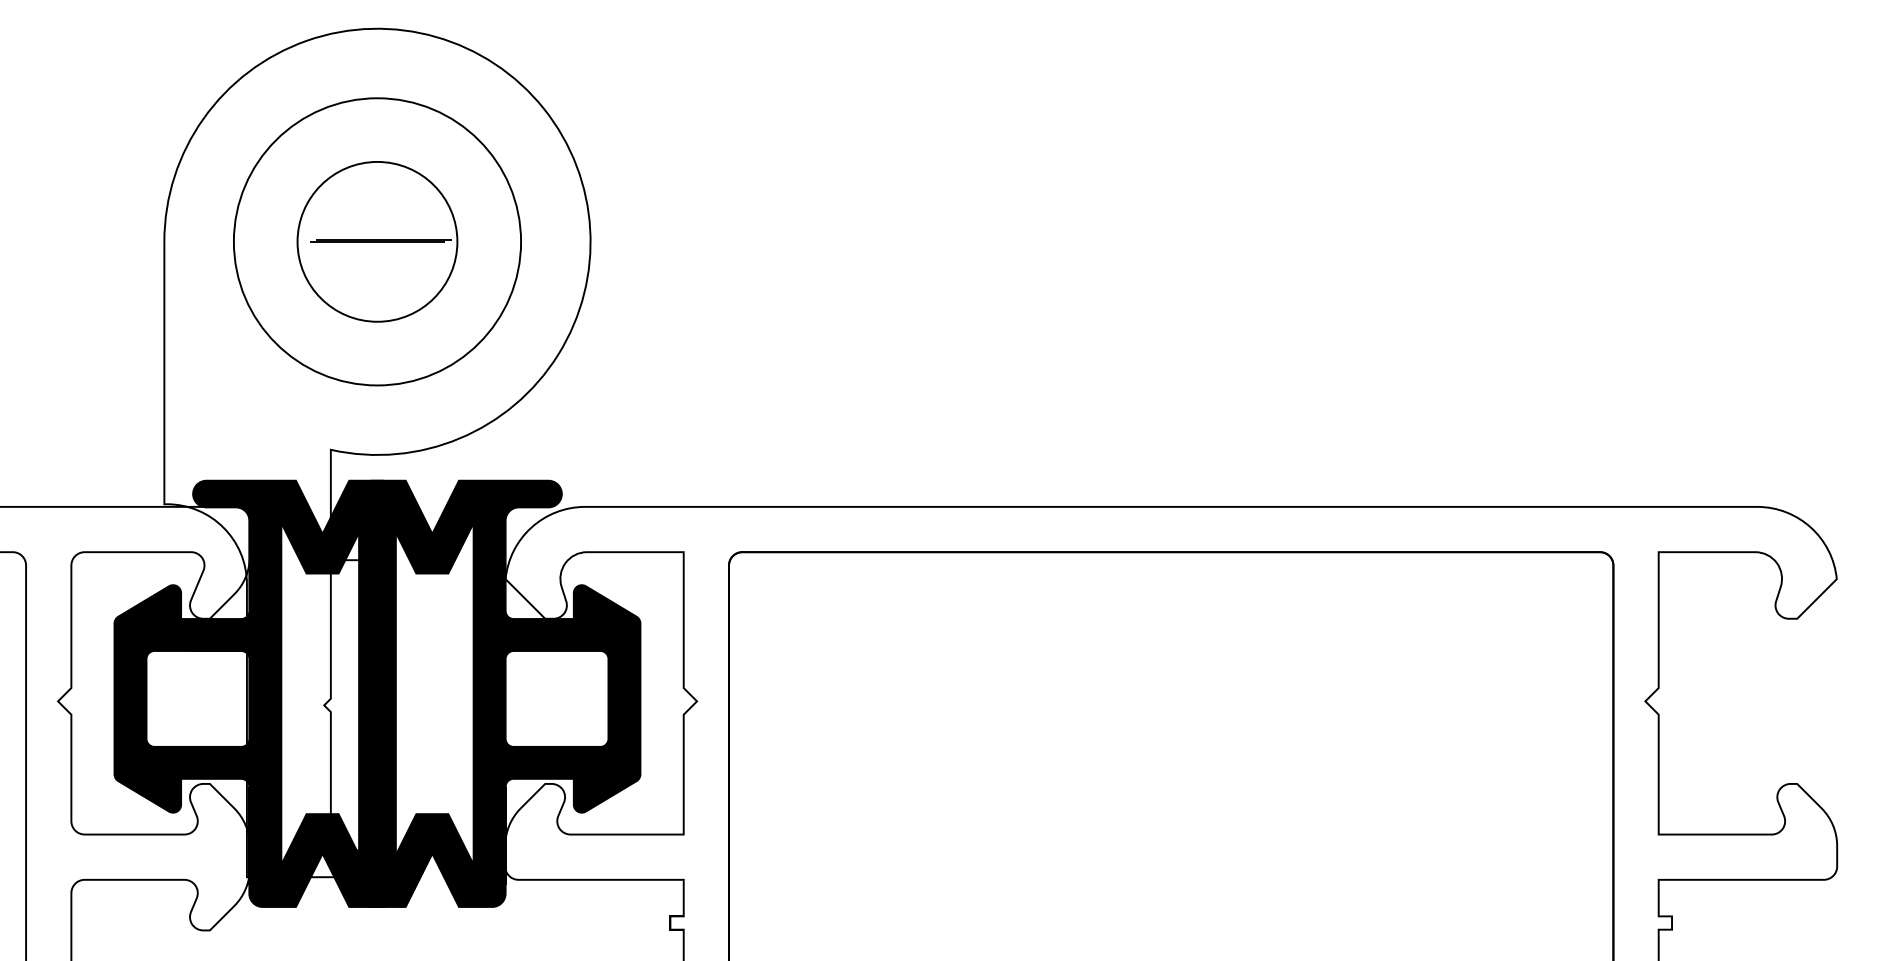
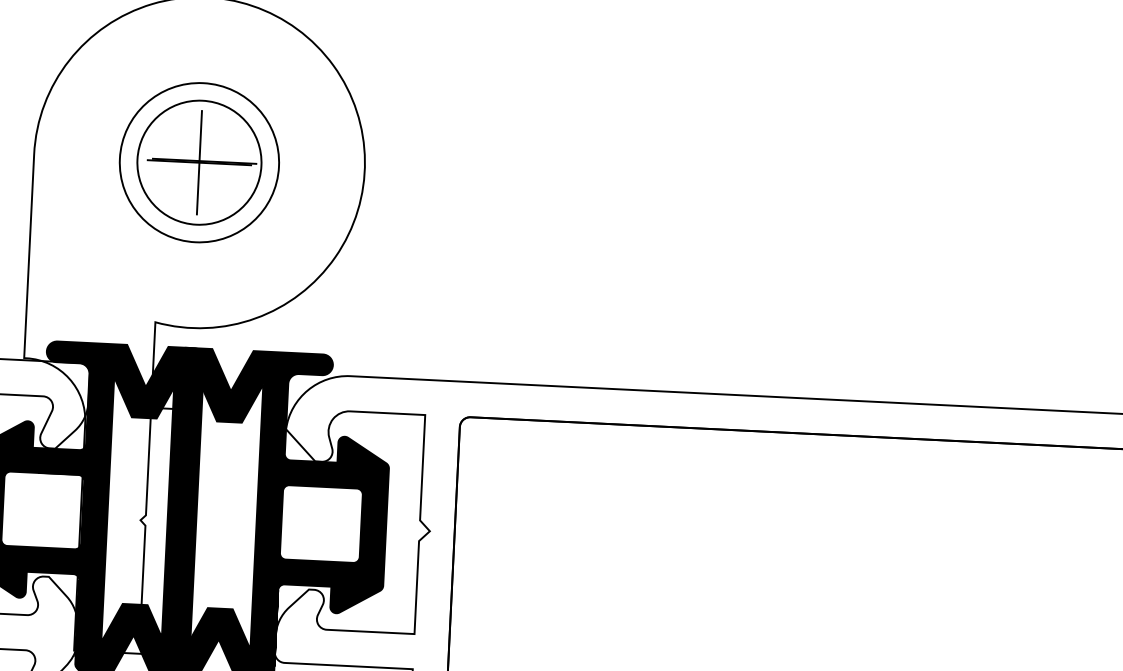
circle: (377, 241) -> (199, 162), size x0.71
line: (377, 241) -> (199, 162), added

